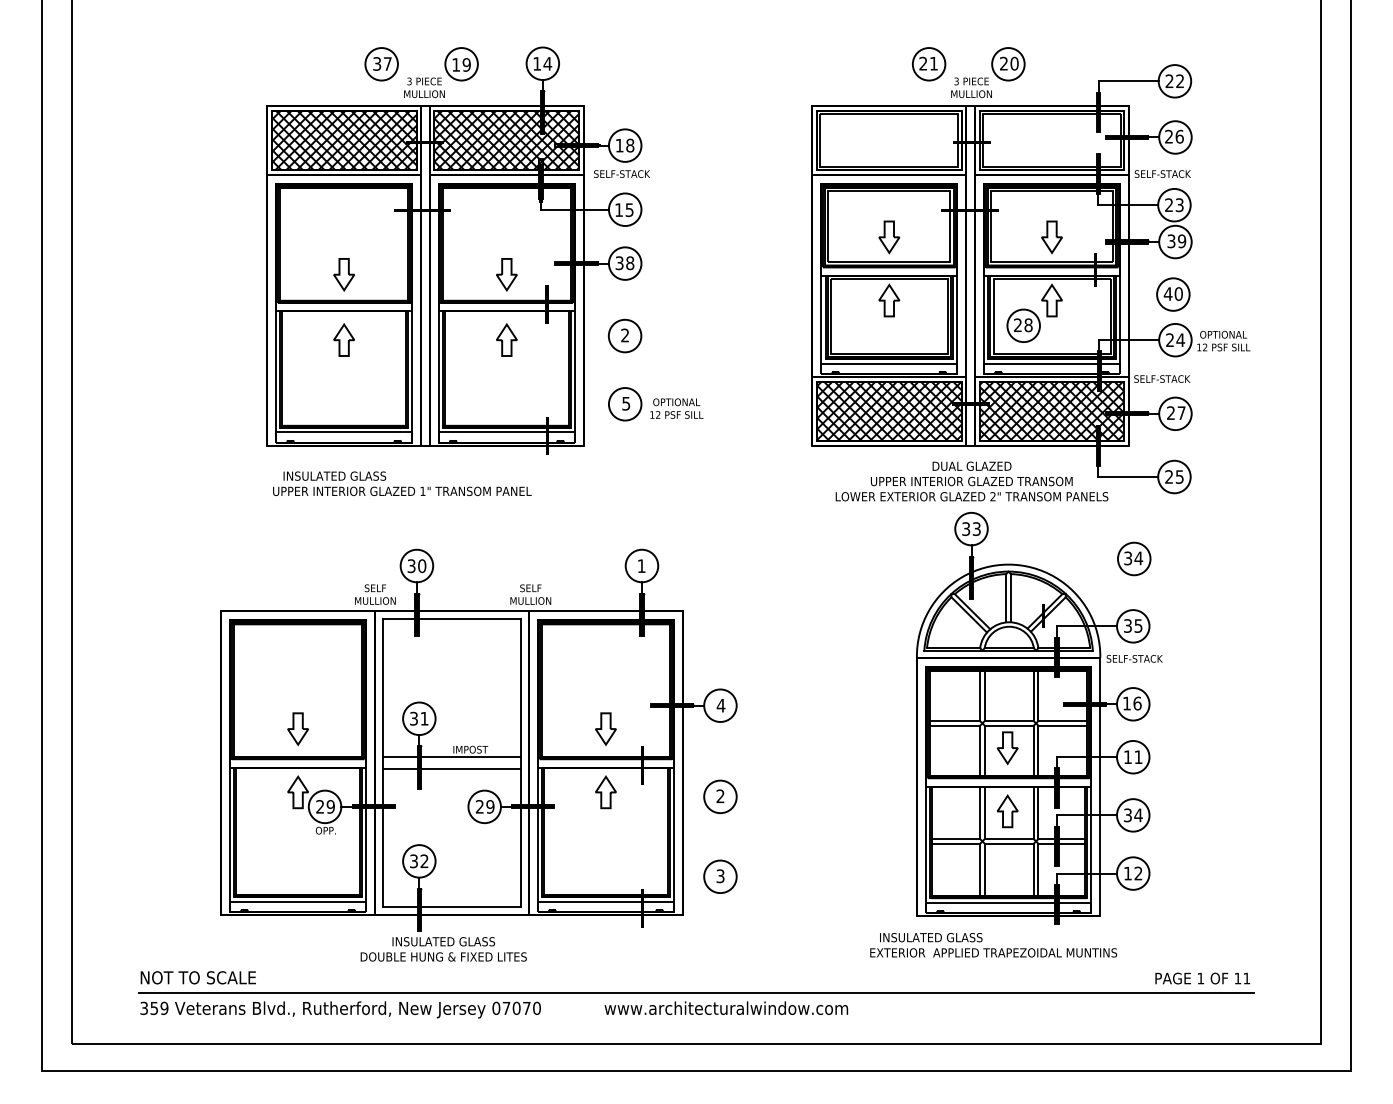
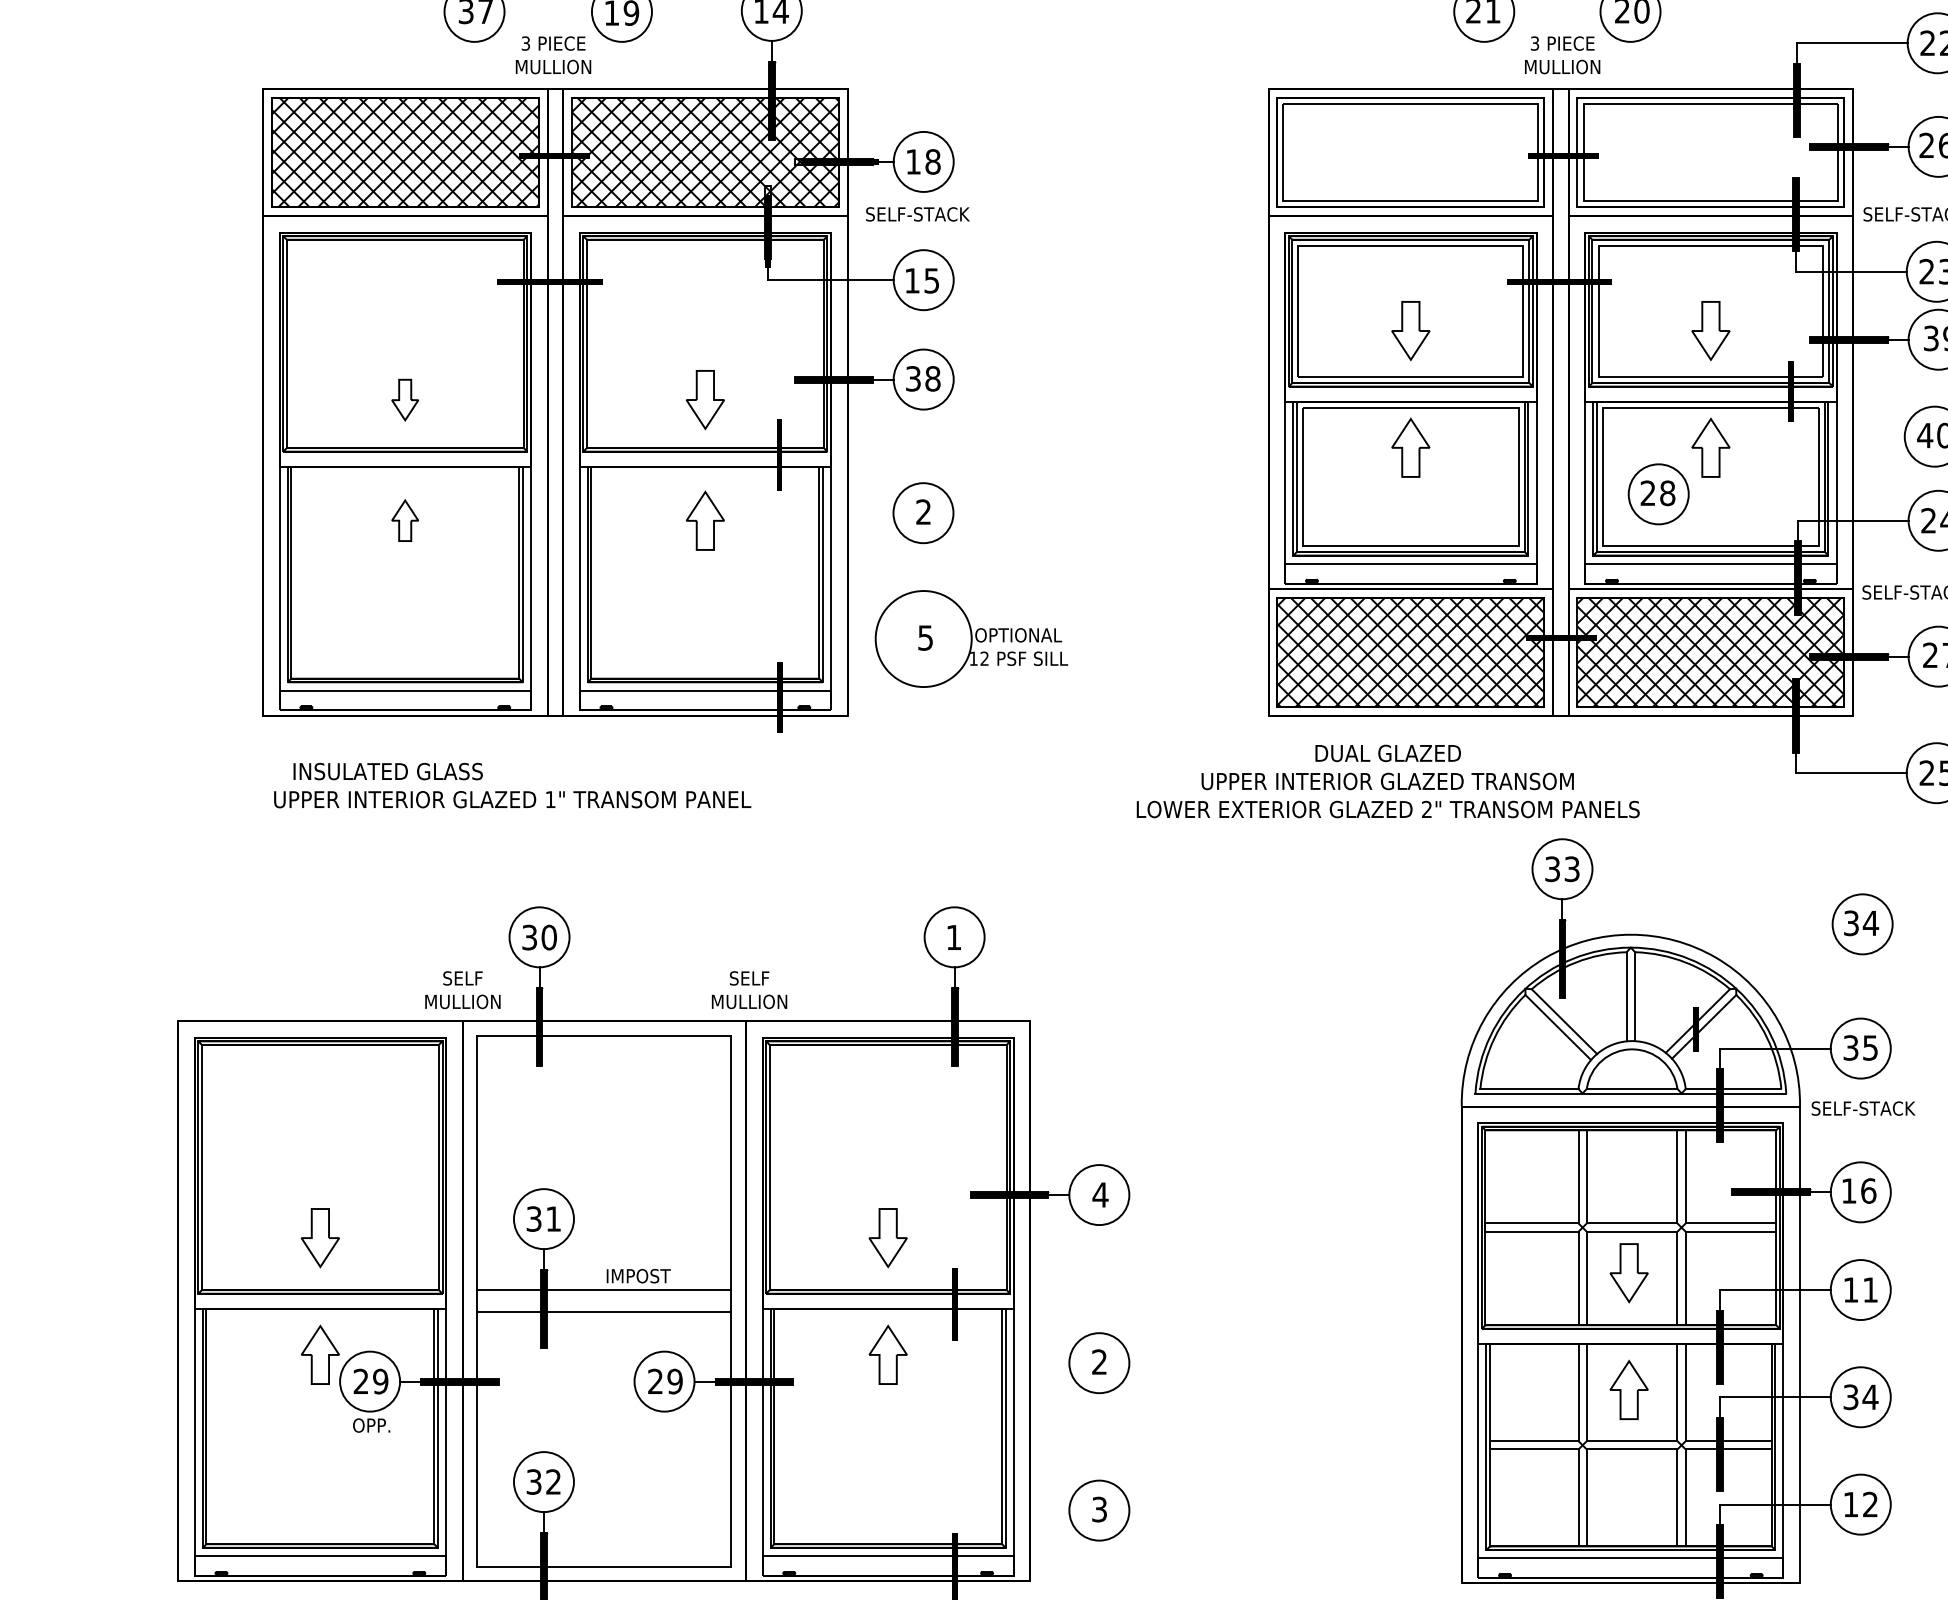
part: (343, 274) -> (404, 399), size x0.7
part: (343, 339) -> (404, 519), size x0.7
circle: (624, 404) -> (922, 639), size x1.6
text: (971, 481) -> (1387, 781), moved

